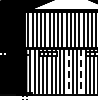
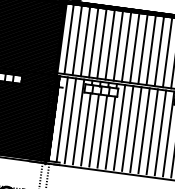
line: (68, 71) -> (135, 129), dashed -> solid
line: (81, 71) -> (160, 133), dashed -> solid

